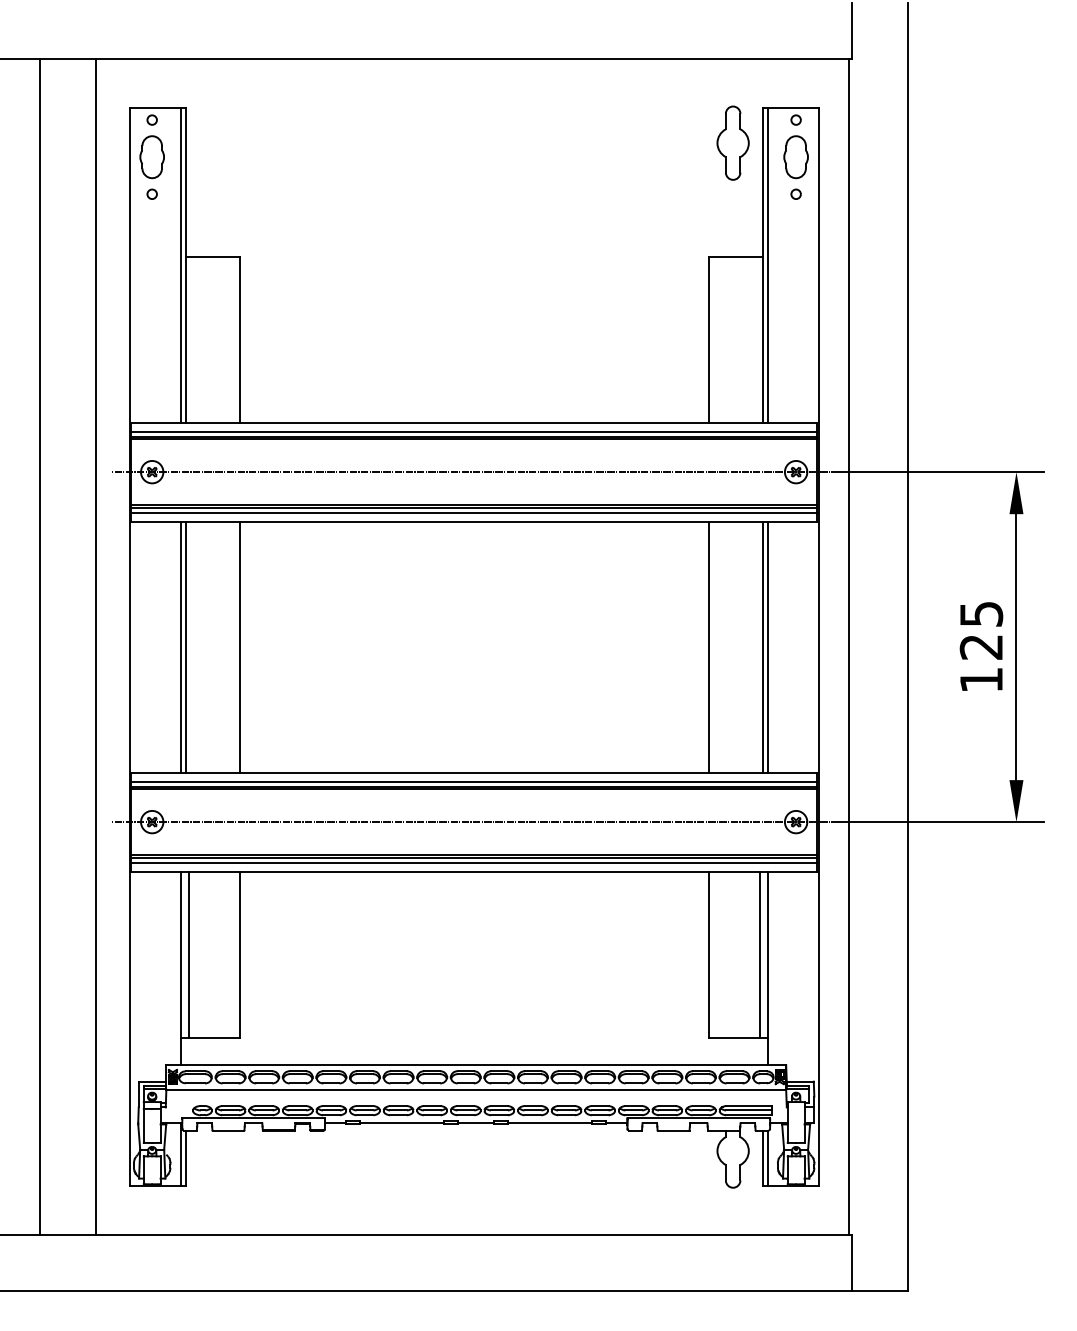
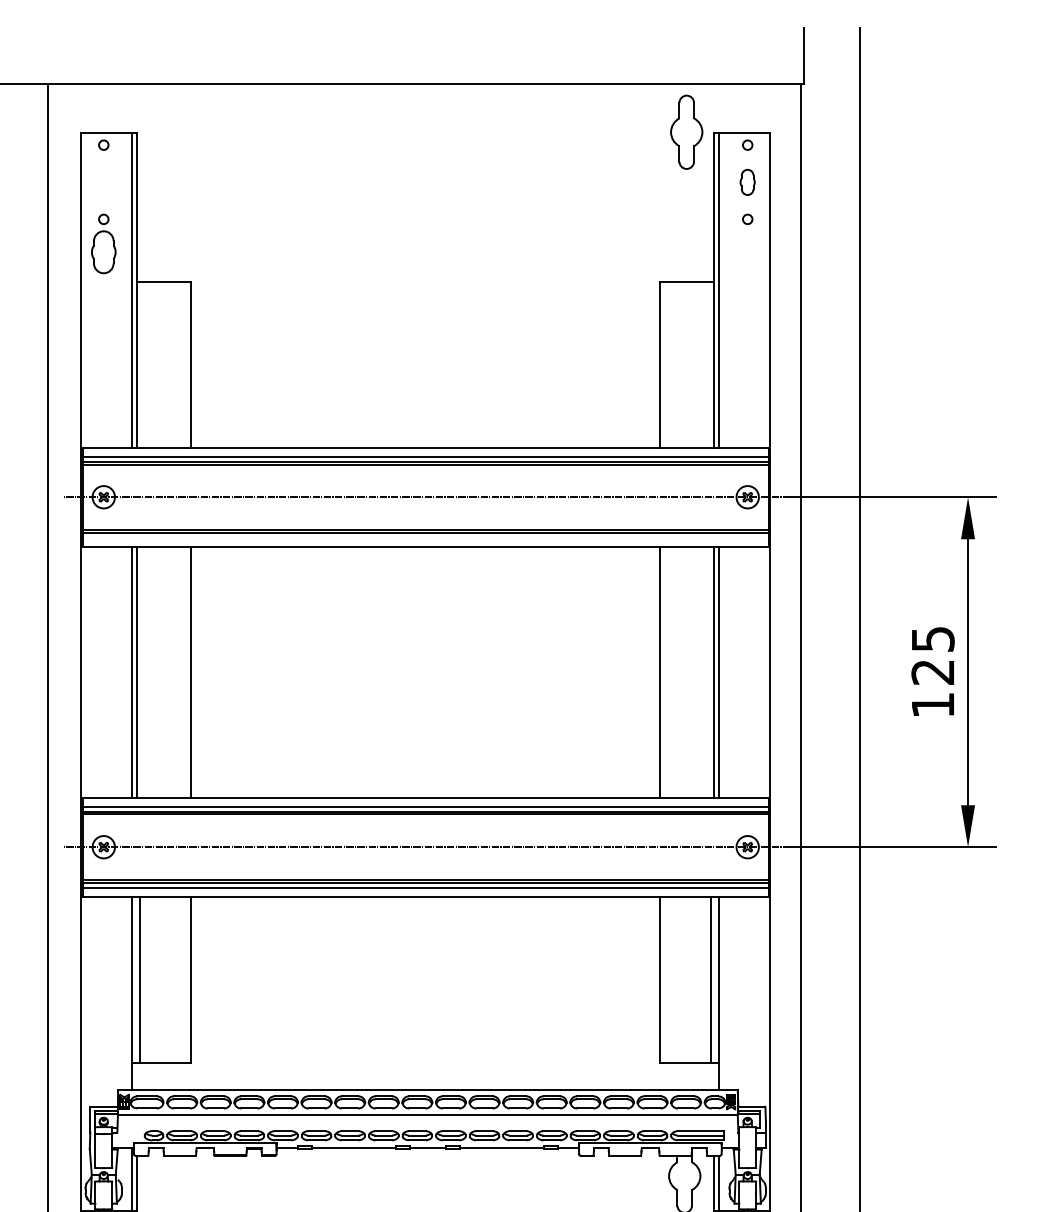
part: (732, 142) -> (686, 131), moved
part: (151, 157) -> (103, 252), moved
part: (795, 157) -> (747, 182), size x0.6
line: (474, 512) -> (426, 537), removed

